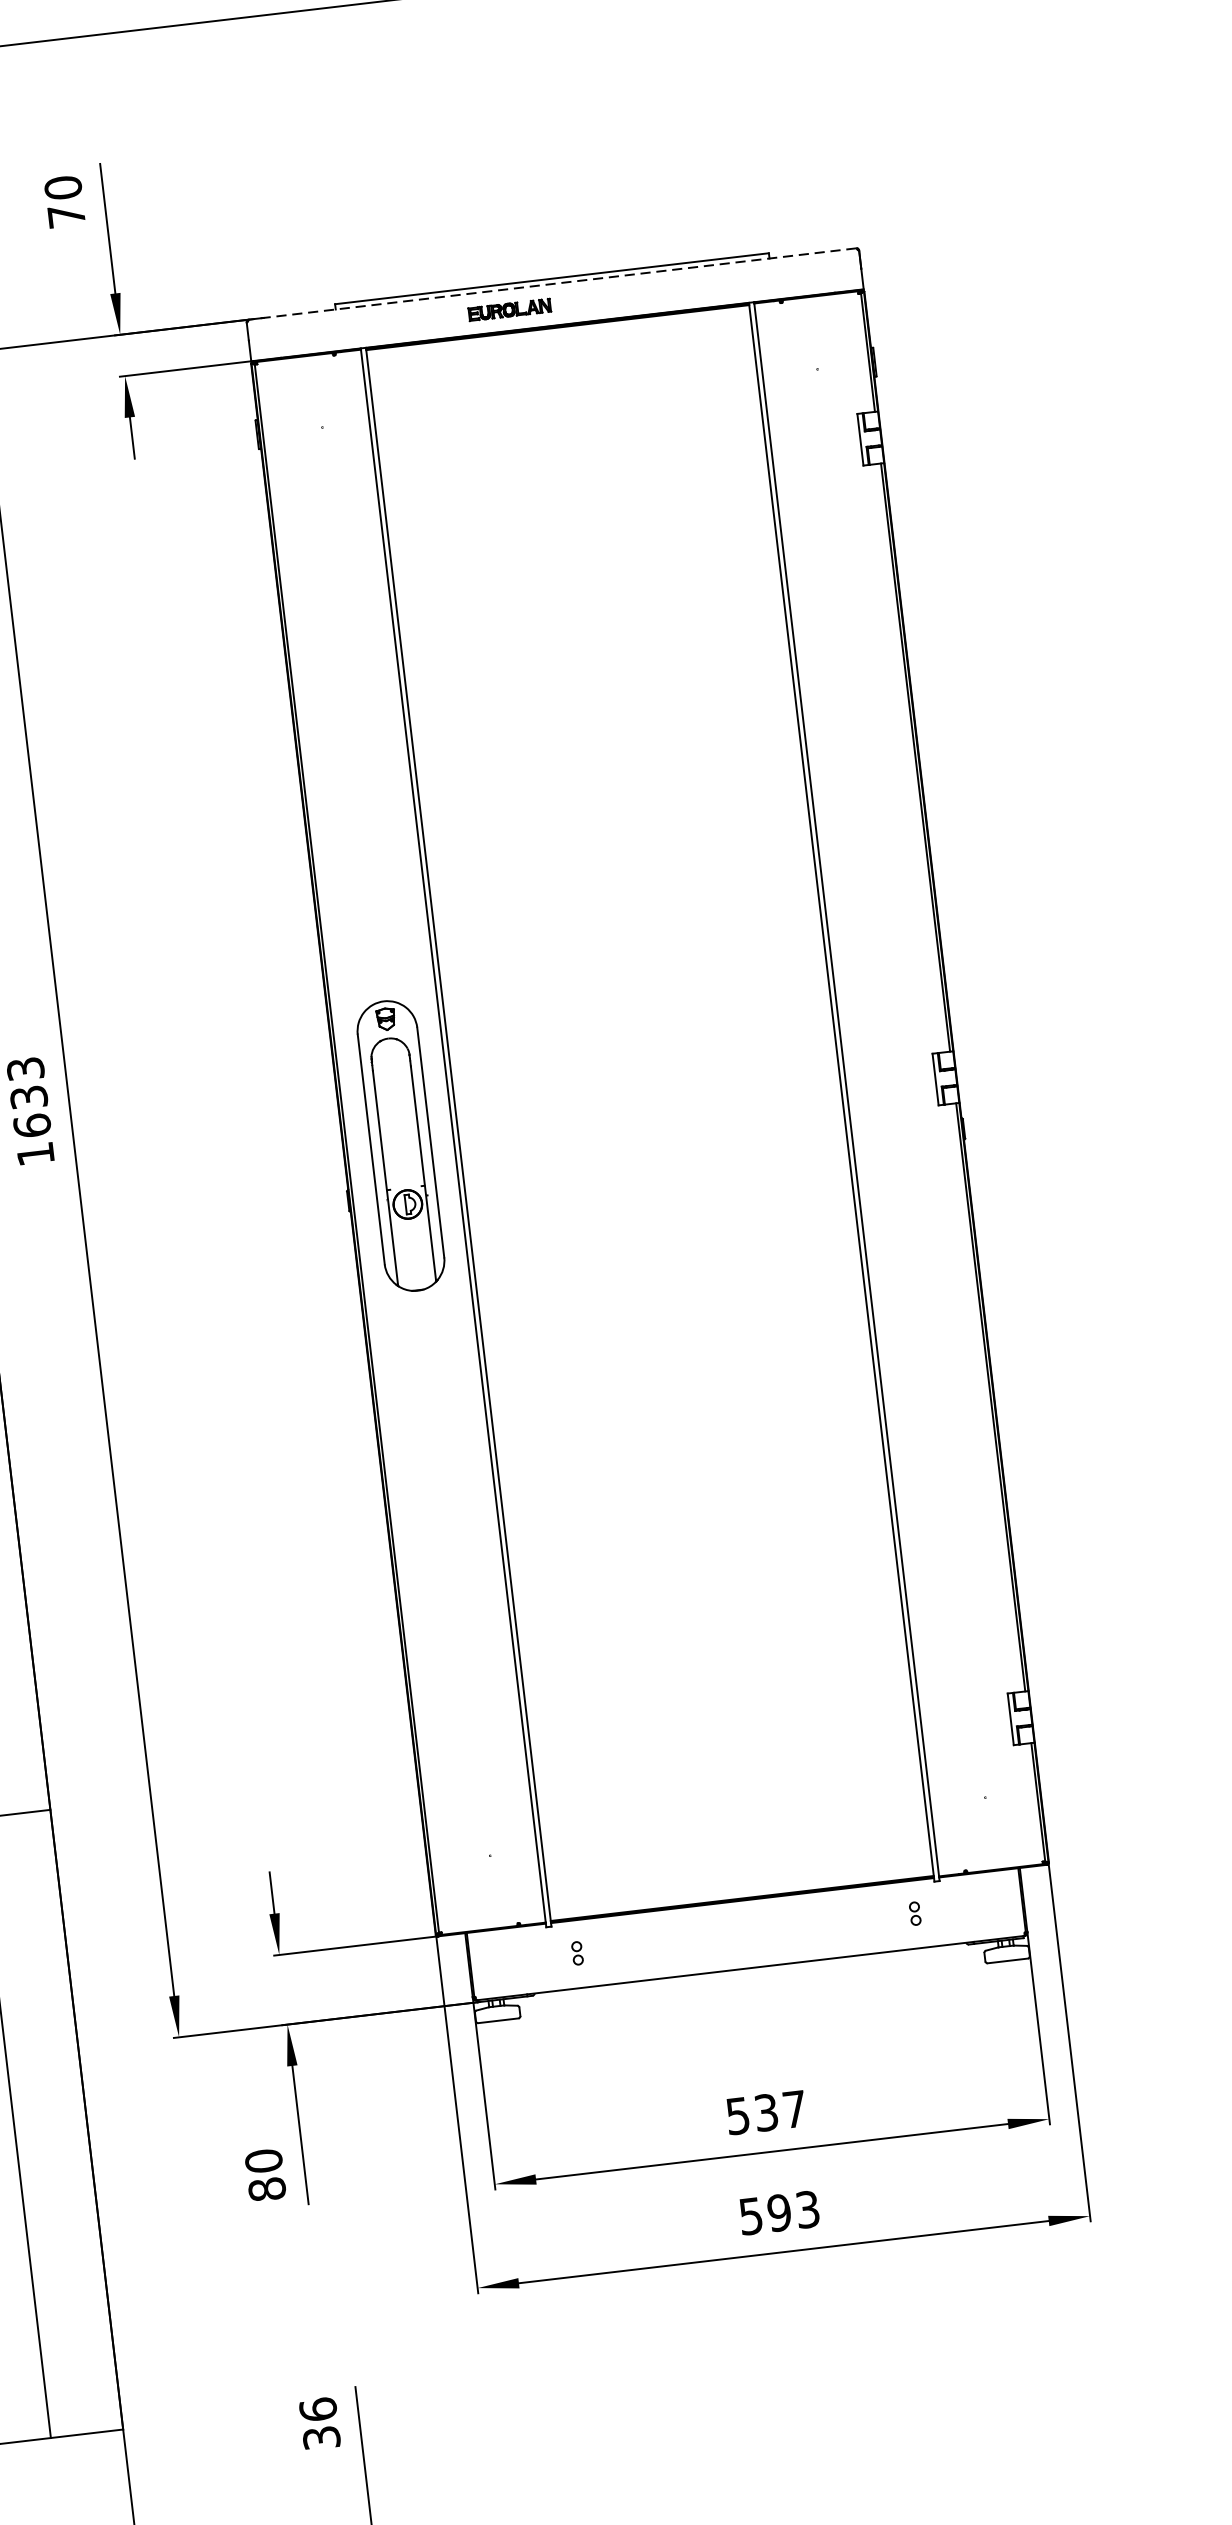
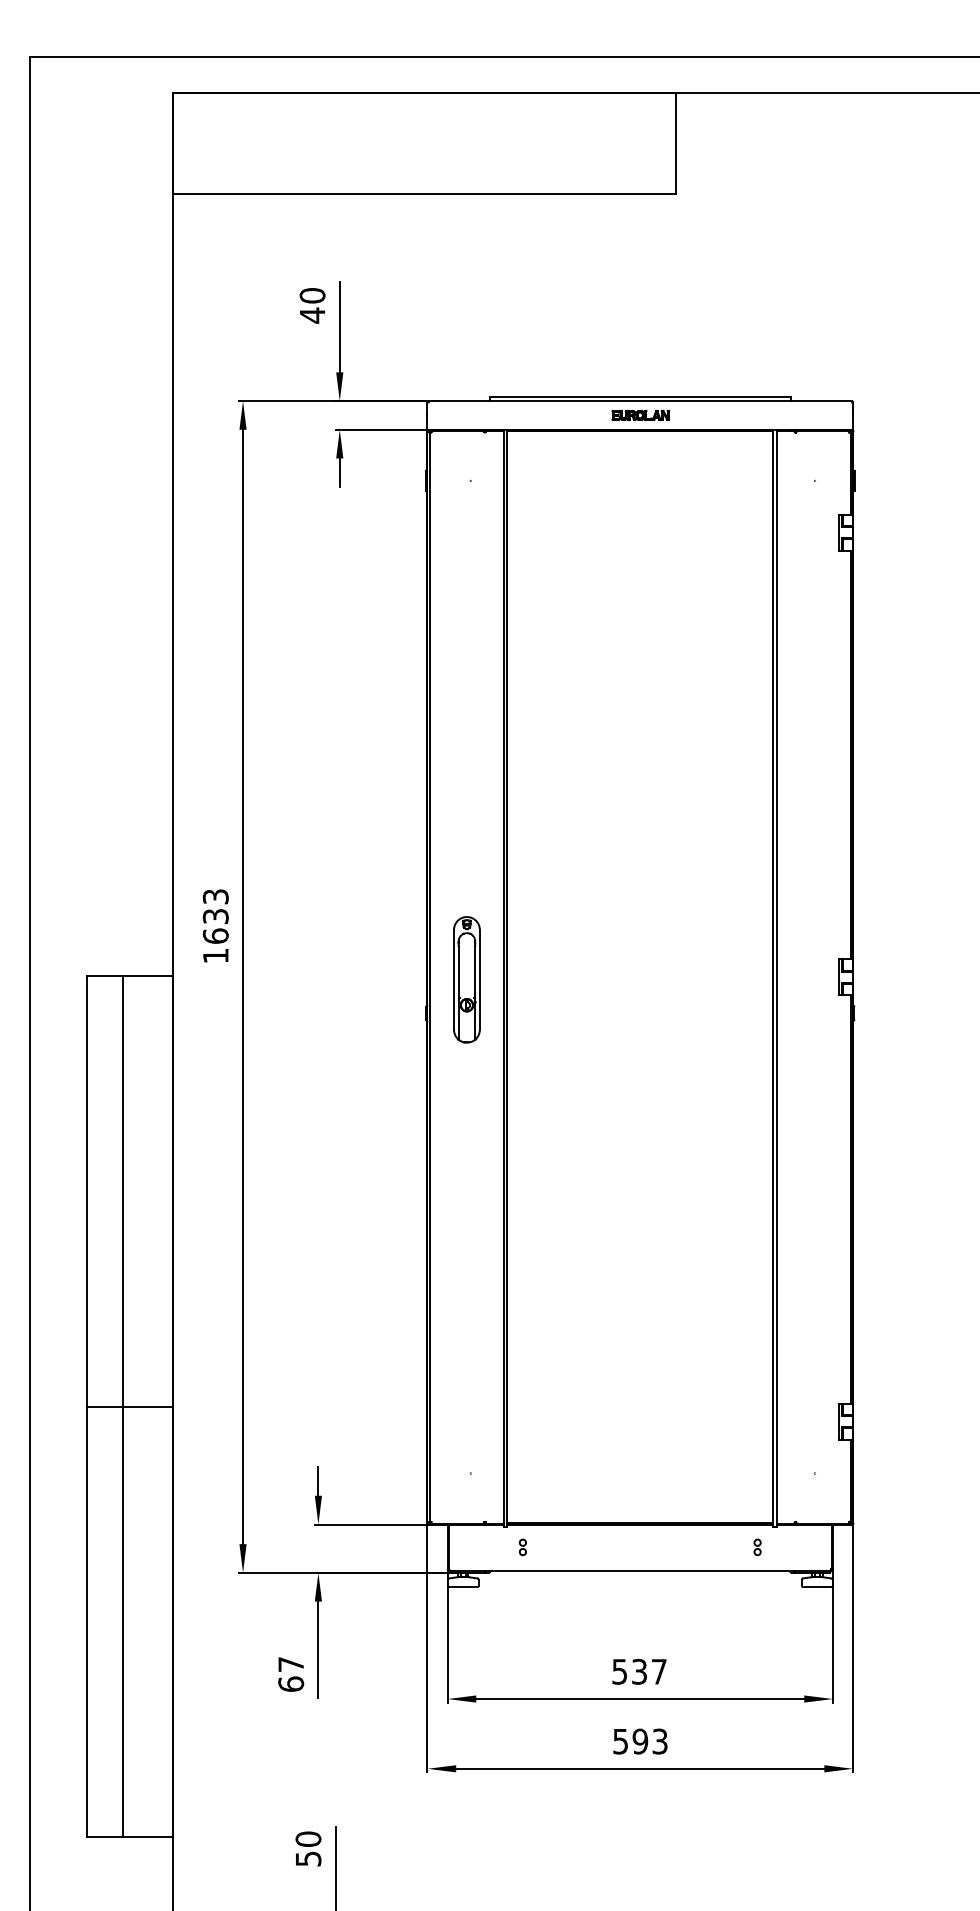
text: (66, 216) -> (312, 315), 70 -> 40
line: (551, 284) -> (639, 401), dashed -> solid
part: (509, 308) -> (640, 414), moved
part: (400, 1145) -> (466, 979), size x0.62
text: (265, 2173) -> (291, 1673), 80 -> 67
text: (319, 2422) -> (308, 1848), 36 -> 50

